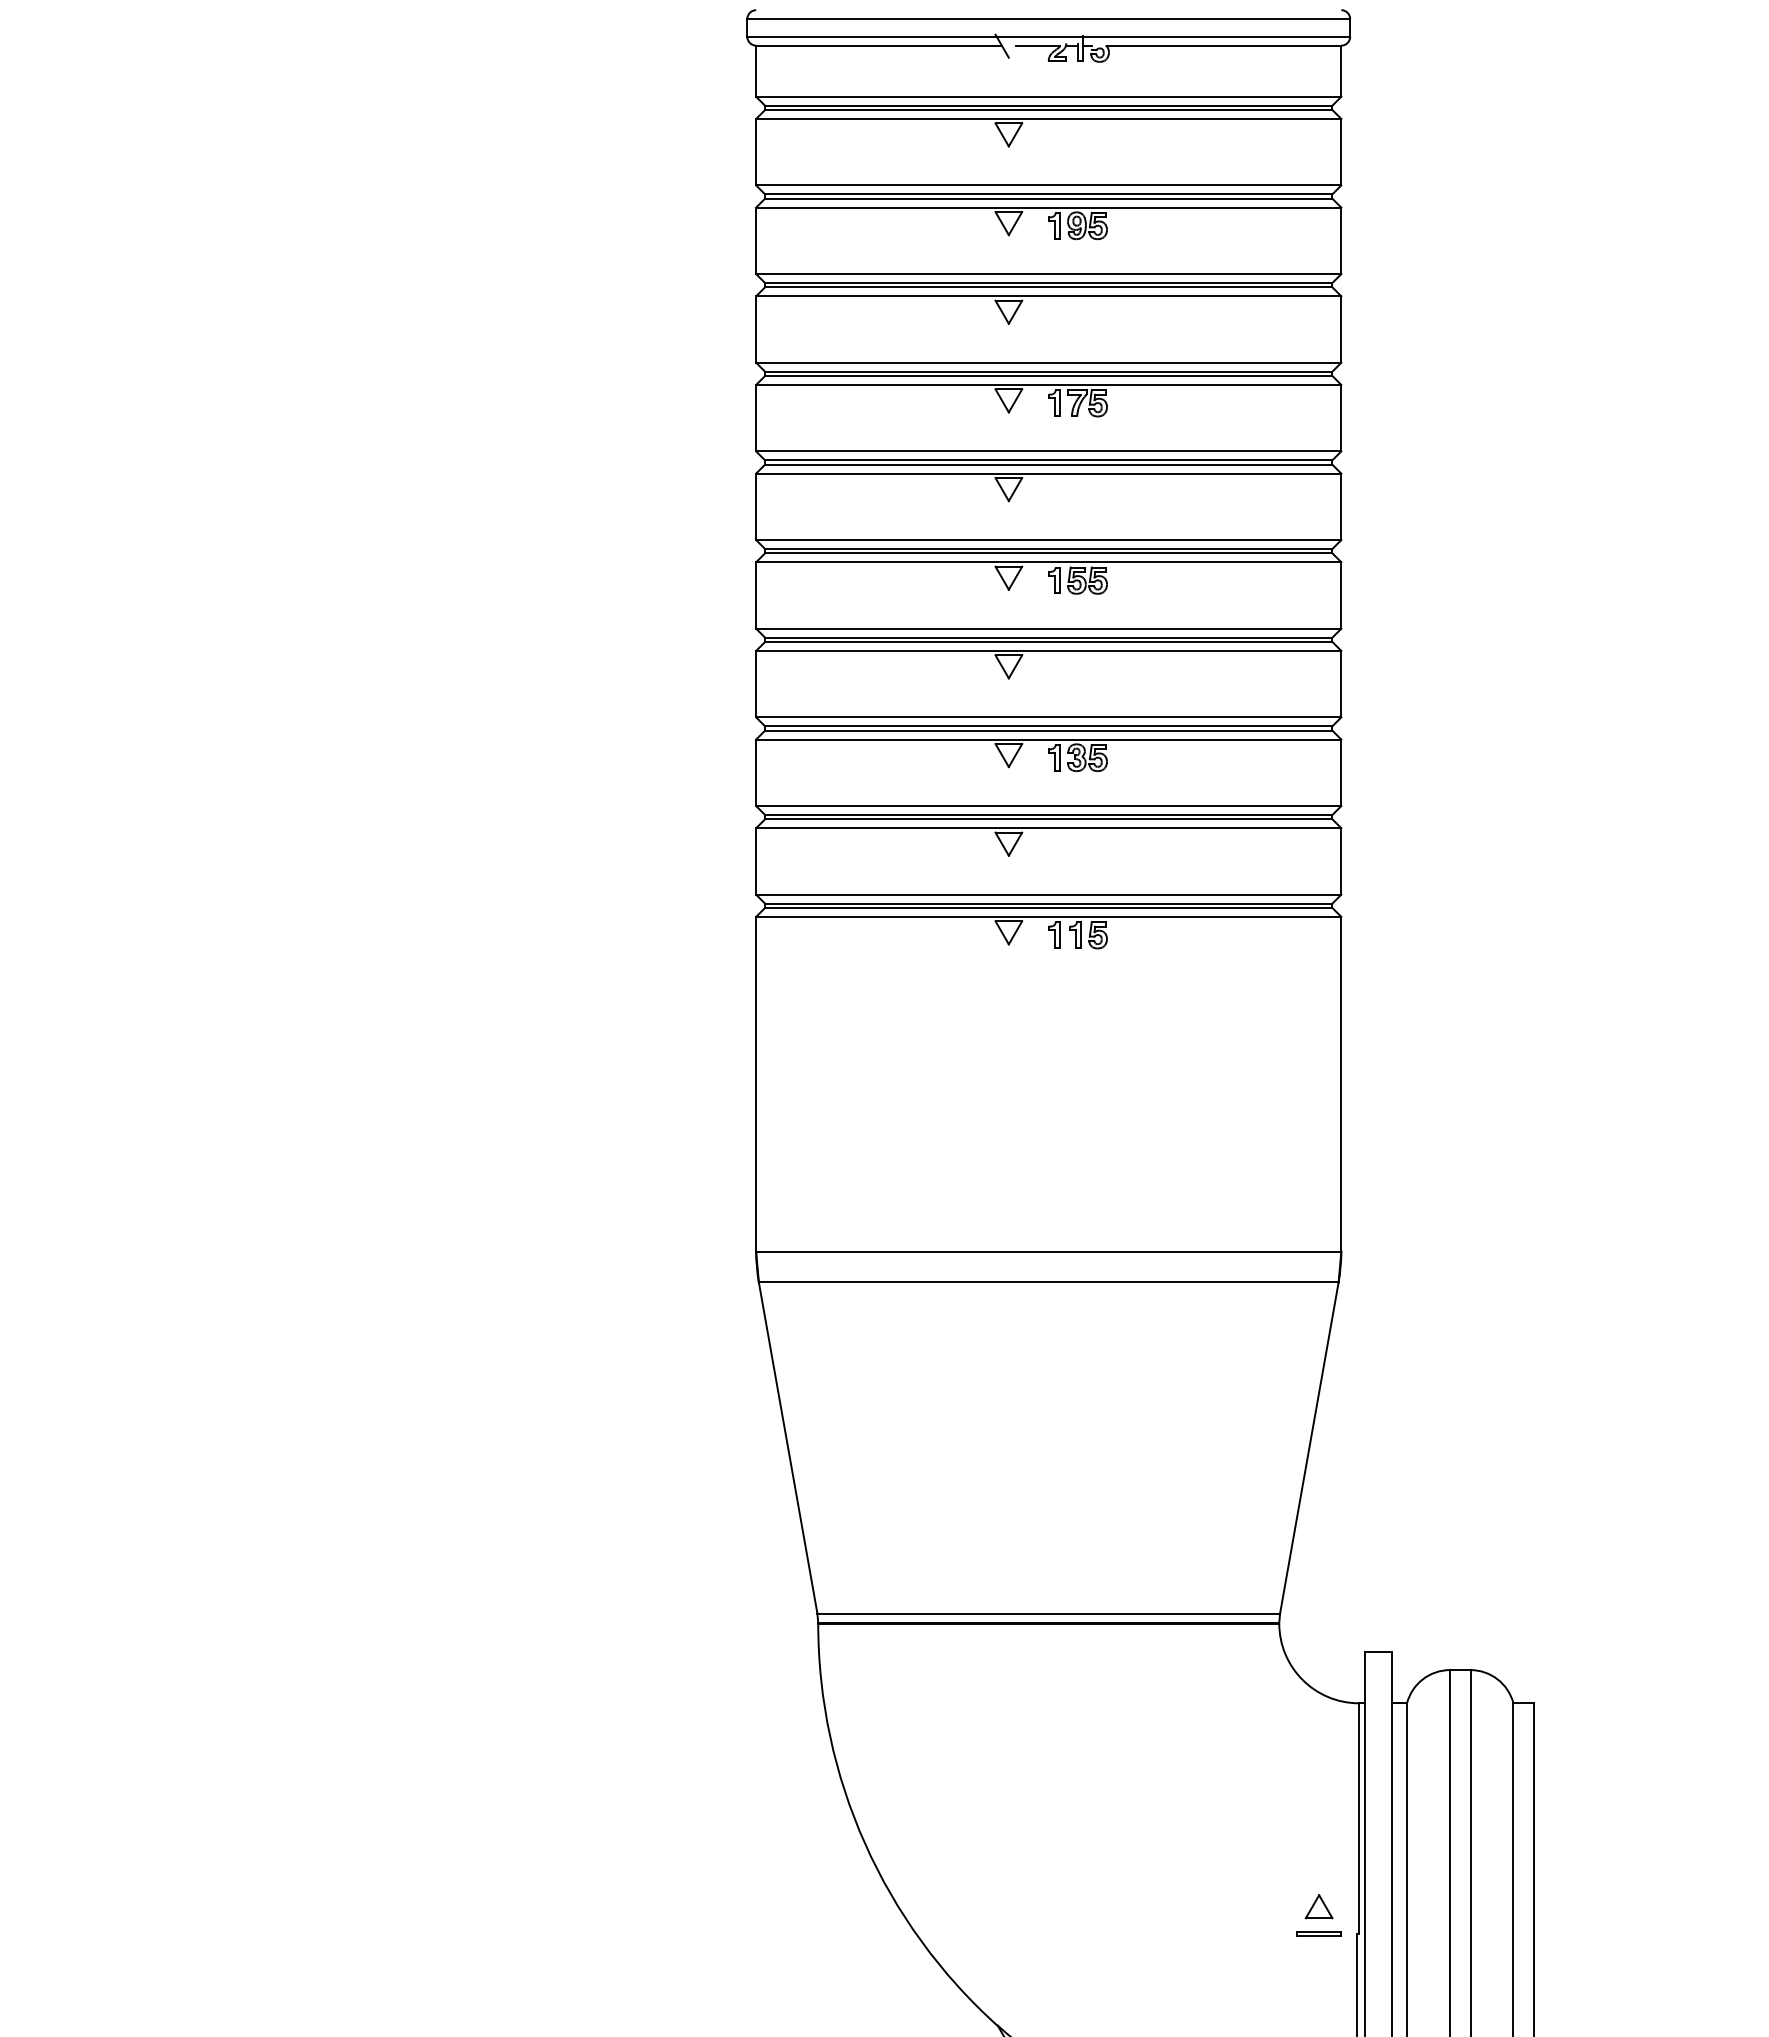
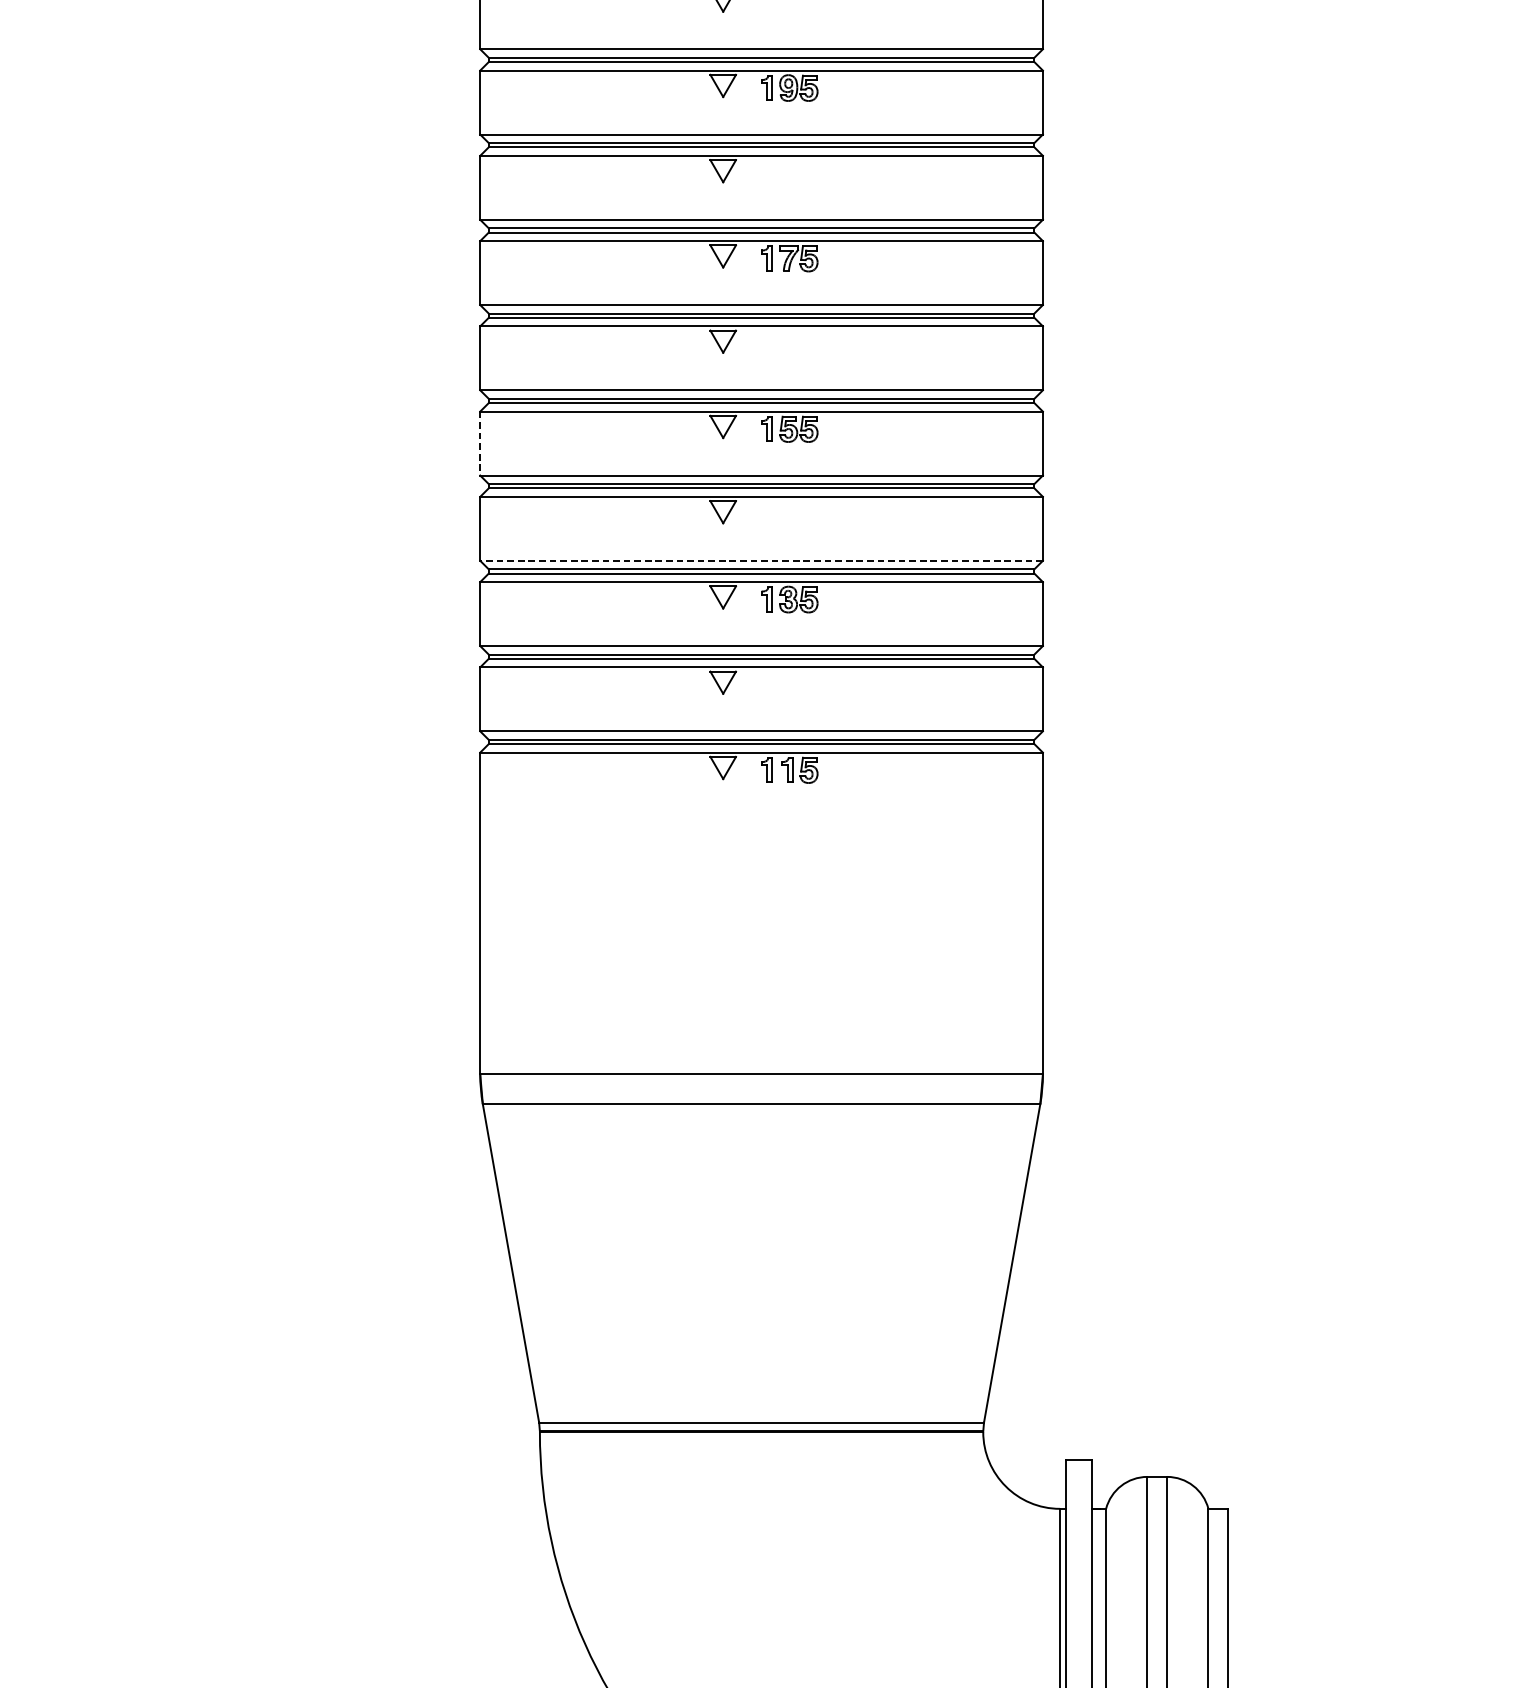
line: (756, 595) -> (480, 443), solid -> dashed
line: (1048, 717) -> (761, 560), solid -> dashed

